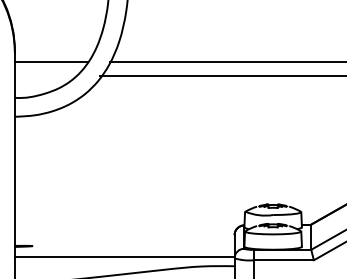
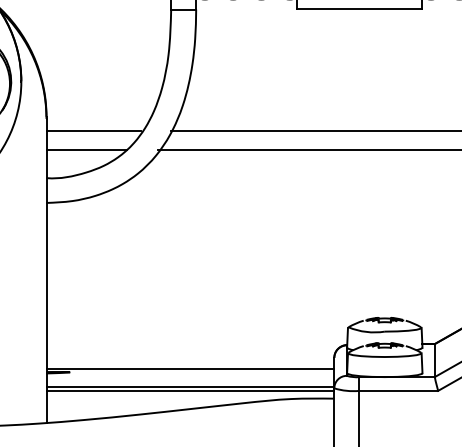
line: (45, 76) -> (86, 150), added
line: (124, 243) -> (190, 369), added
line: (124, 260) -> (190, 391), added

